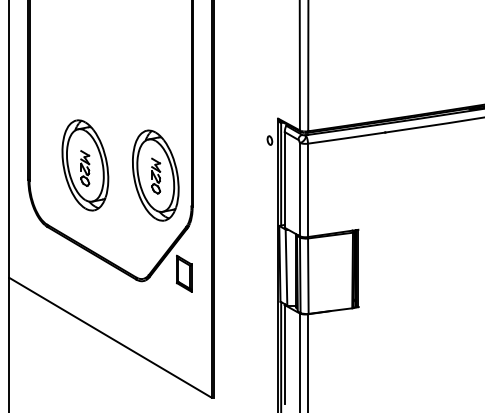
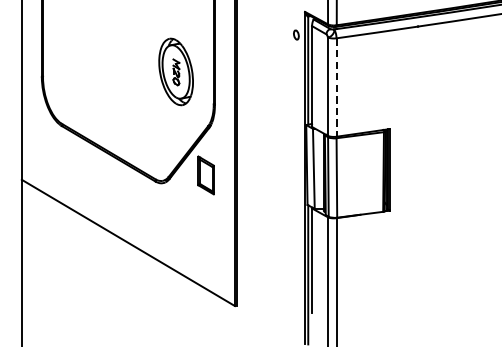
part: (85, 165) -> (102, 61), removed
part: (155, 175) -> (175, 71), size x0.7
line: (307, 190) -> (336, 87), solid -> dashed

